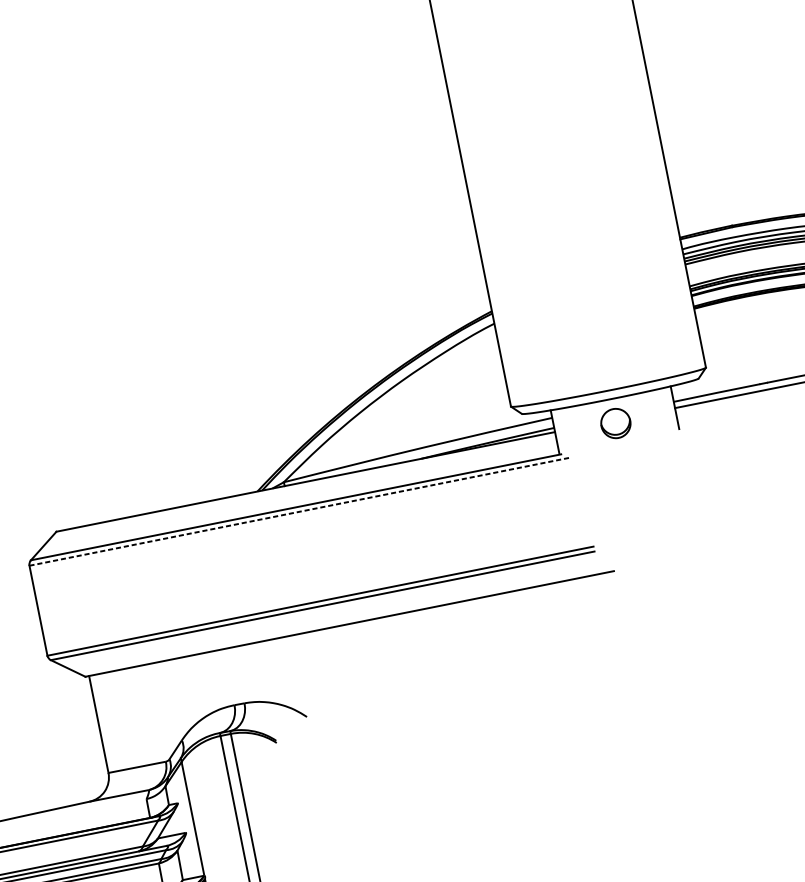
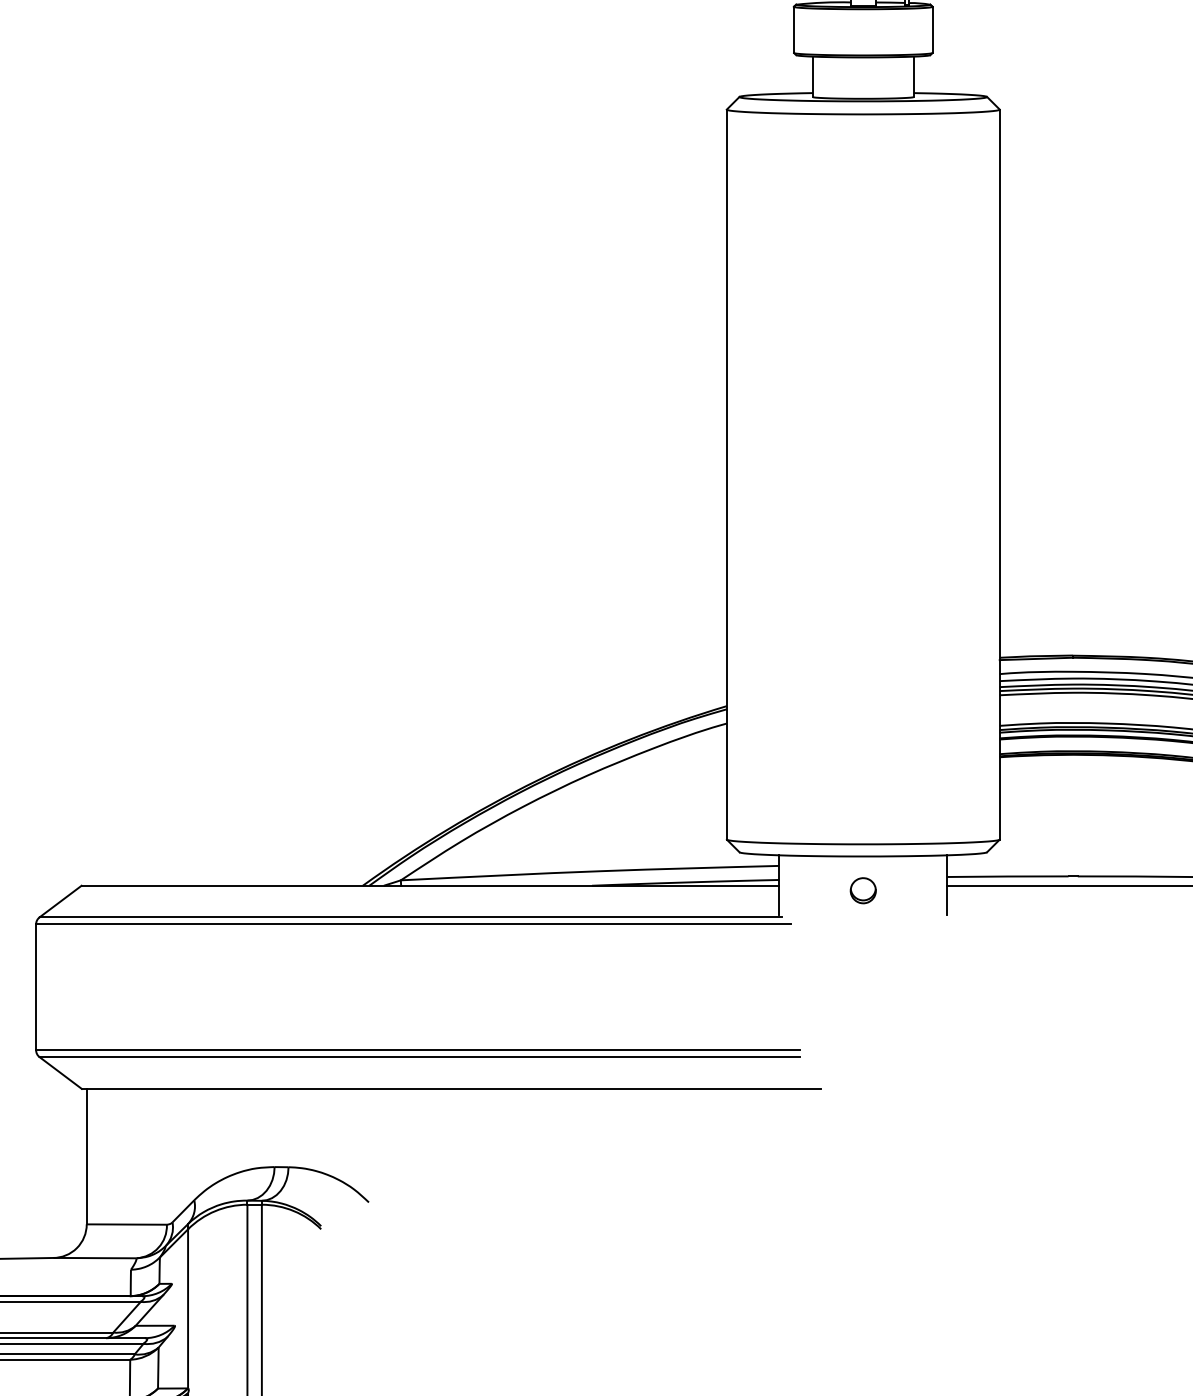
part: (615, 423) -> (862, 890), size x0.62
line: (299, 512) -> (413, 924), dashed -> solid

